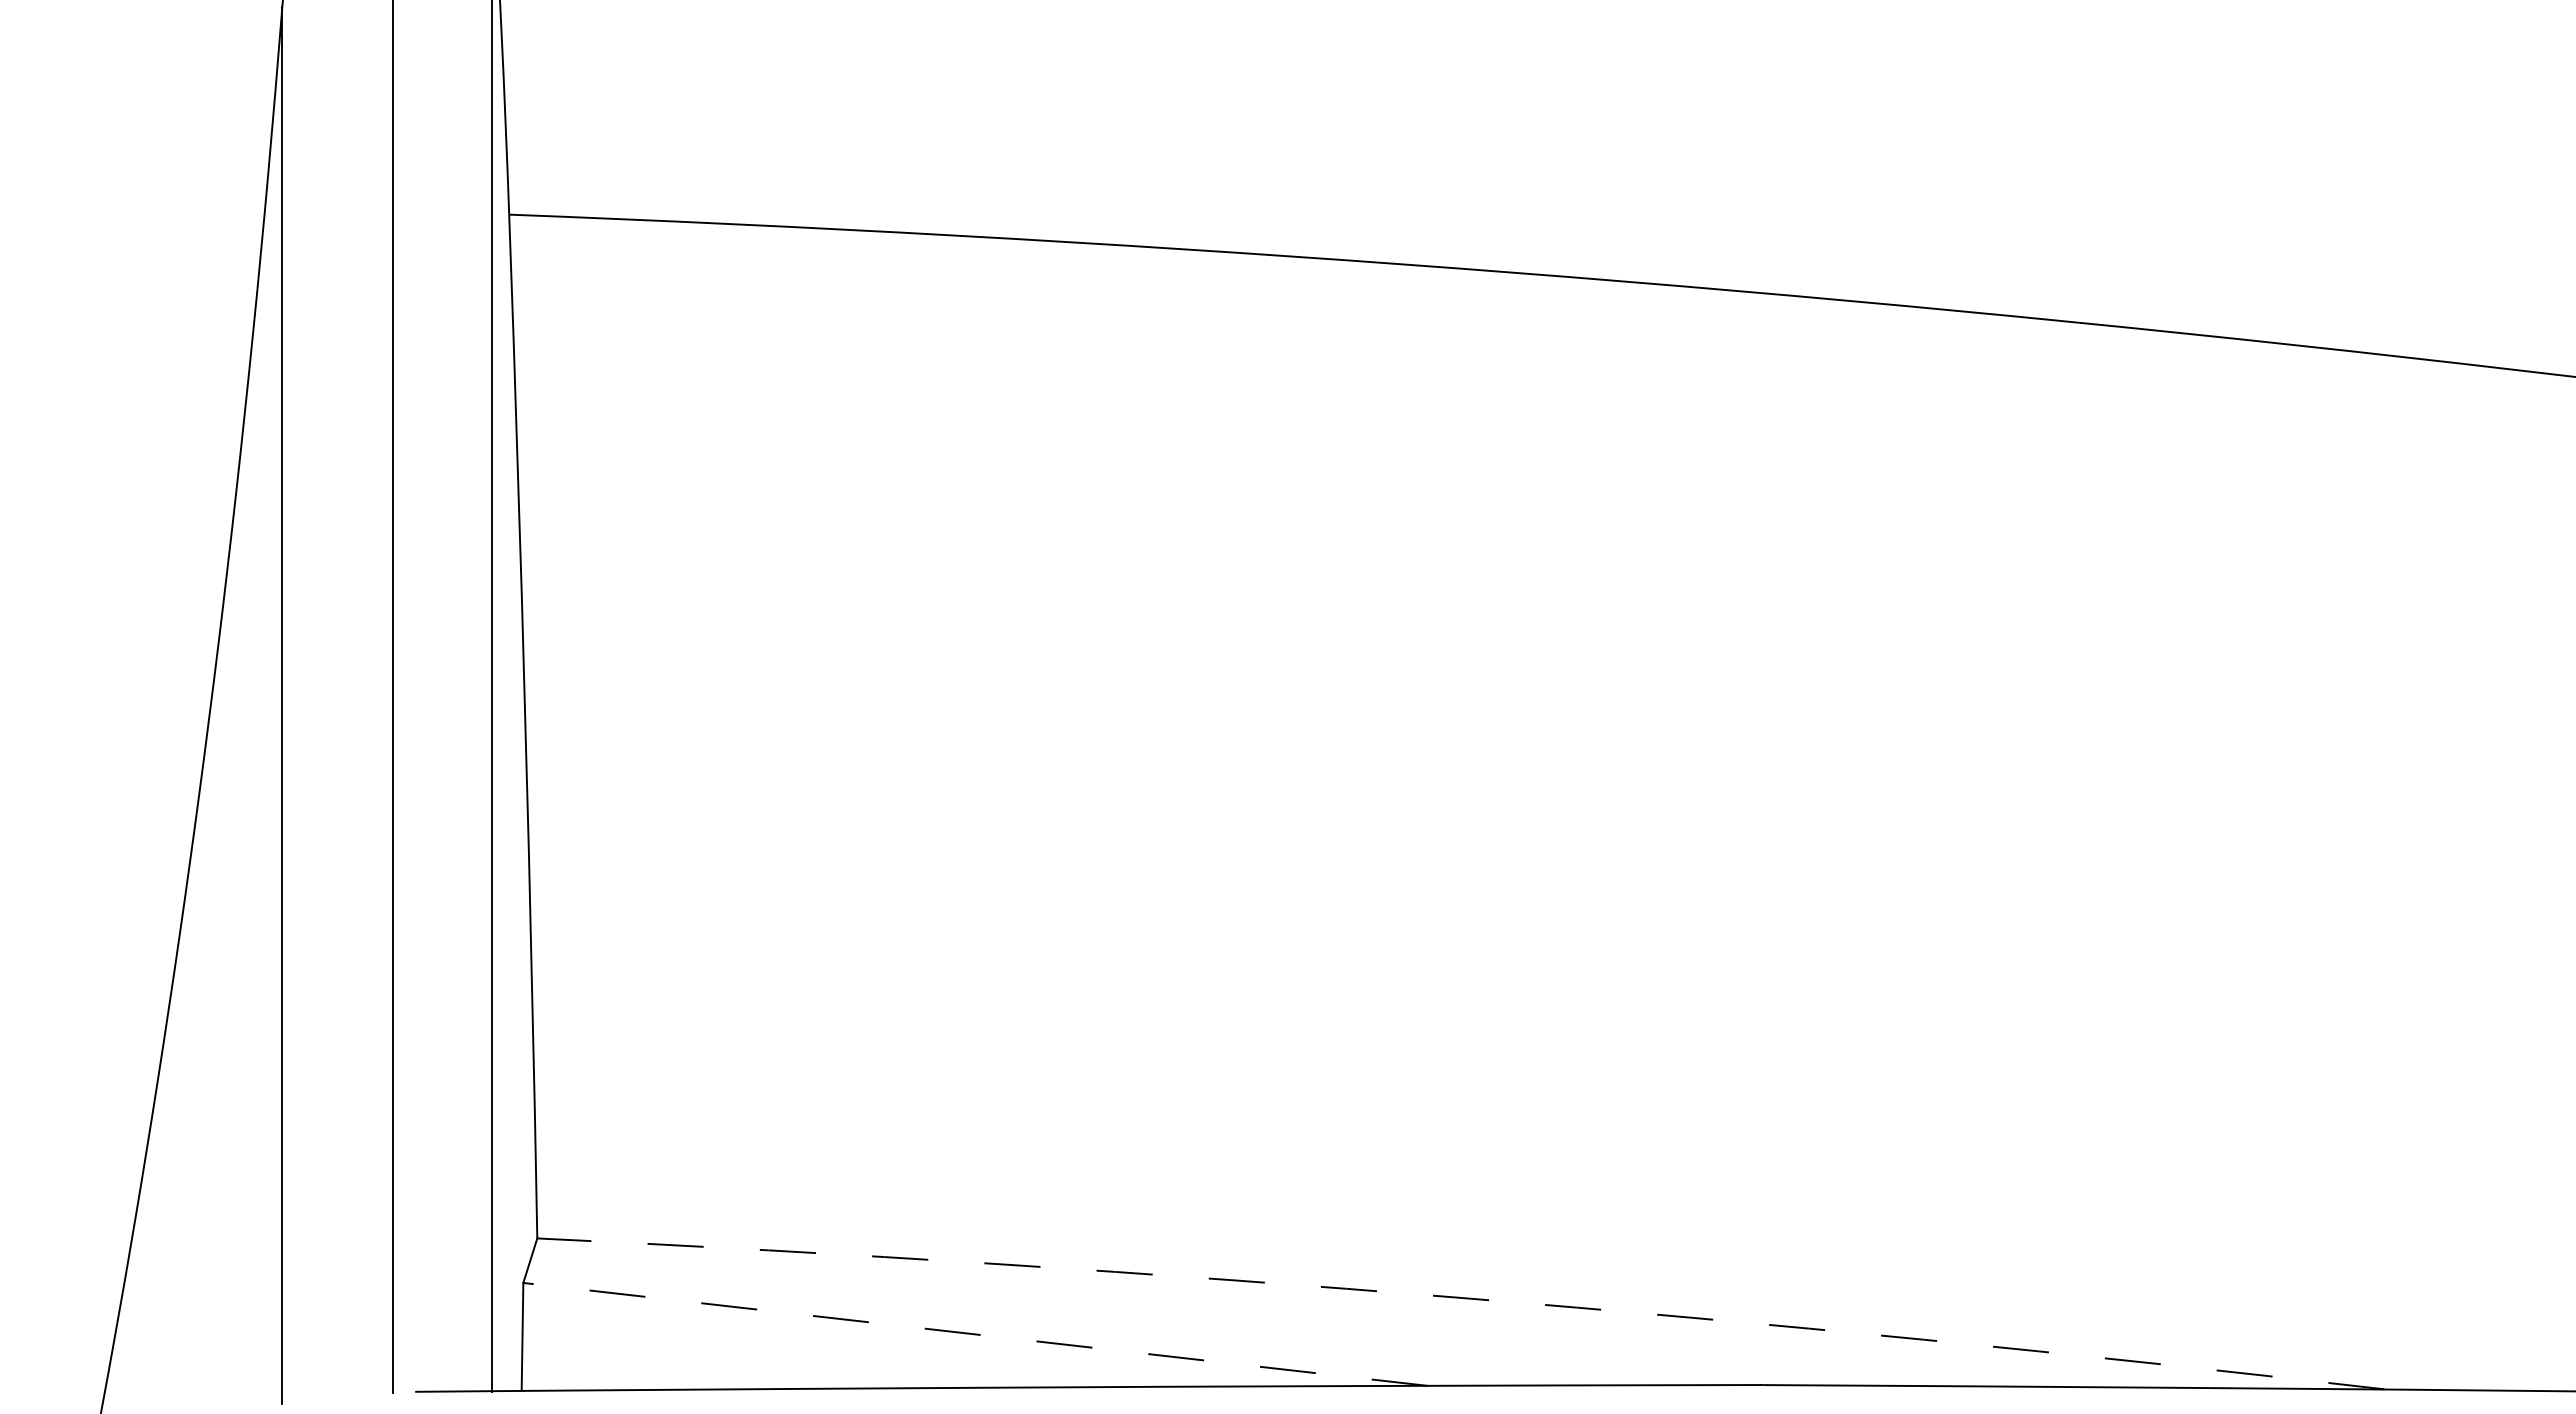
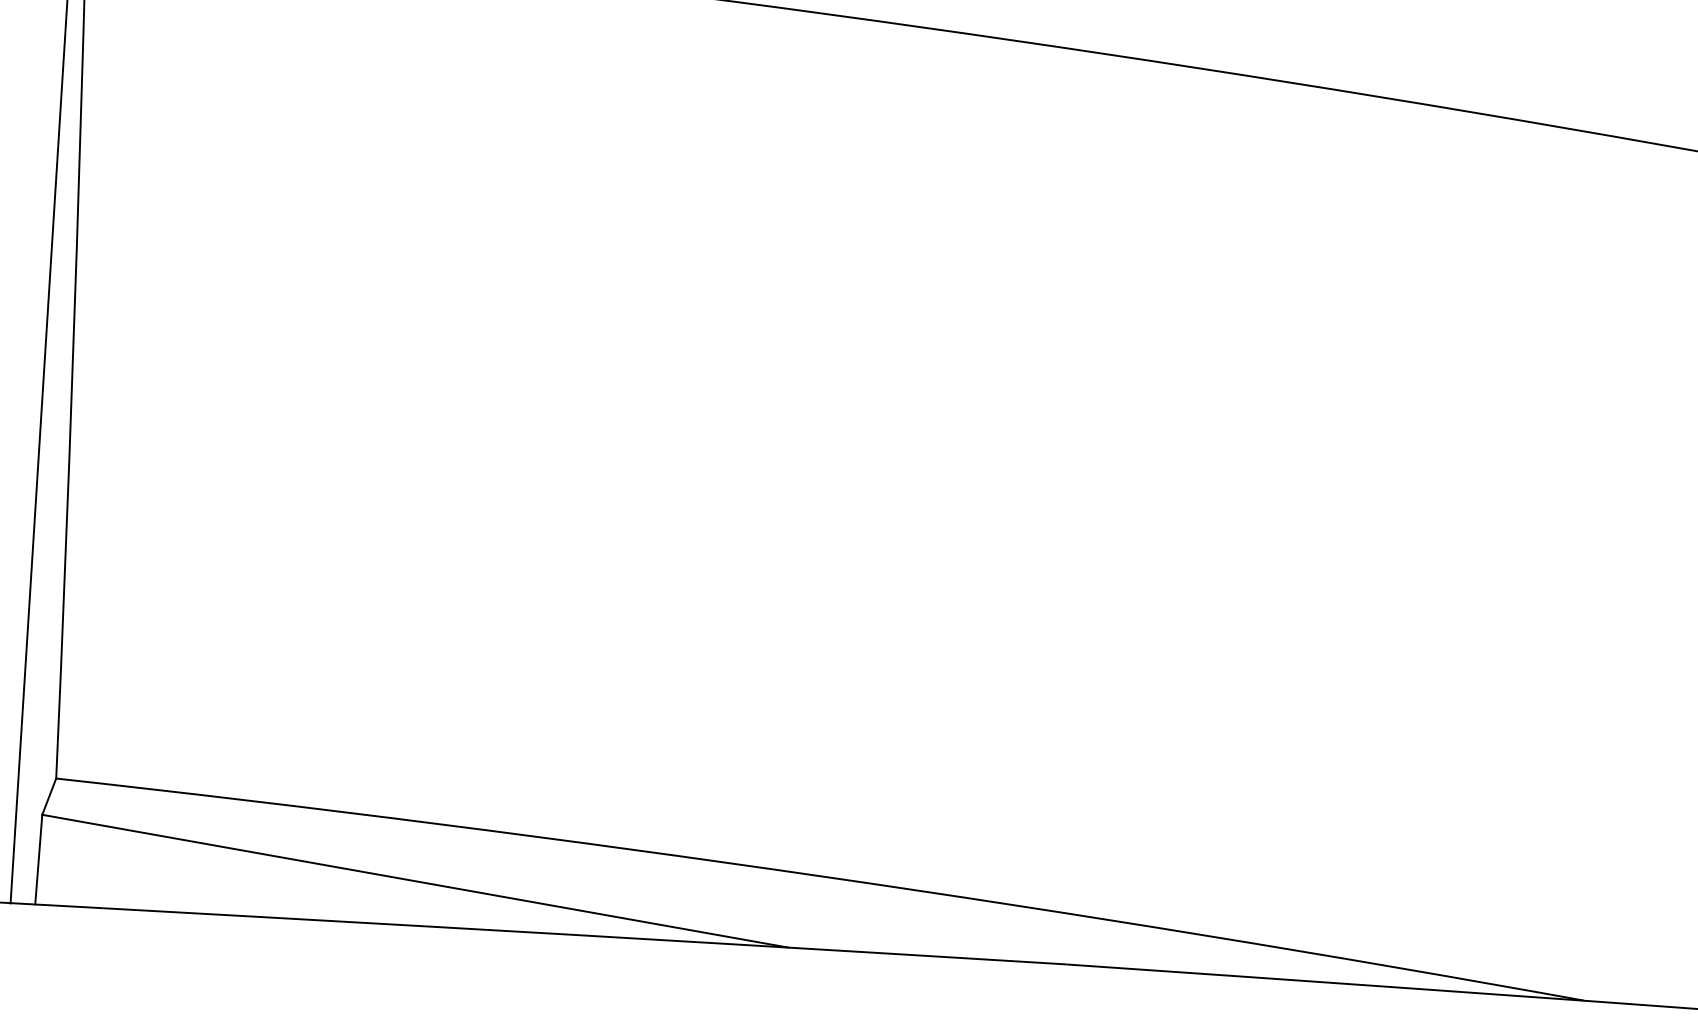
arc: (1462, 1298) -> (822, 876), dashed -> solid
line: (974, 1334) -> (414, 881), dashed -> solid

